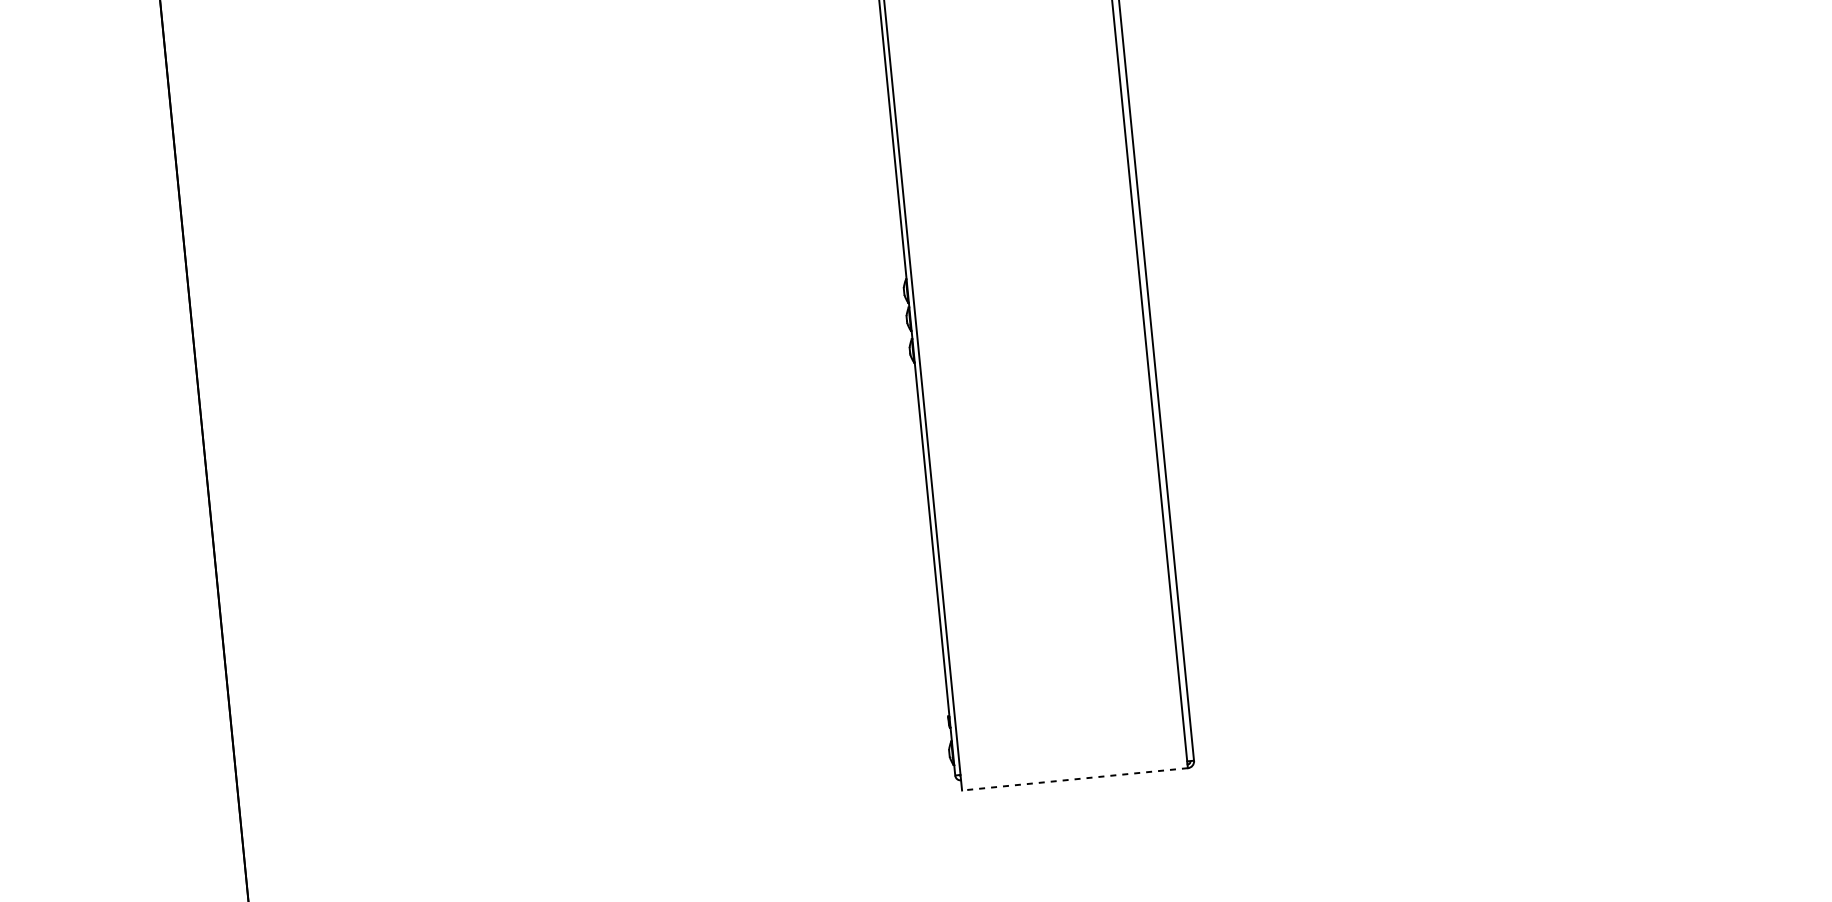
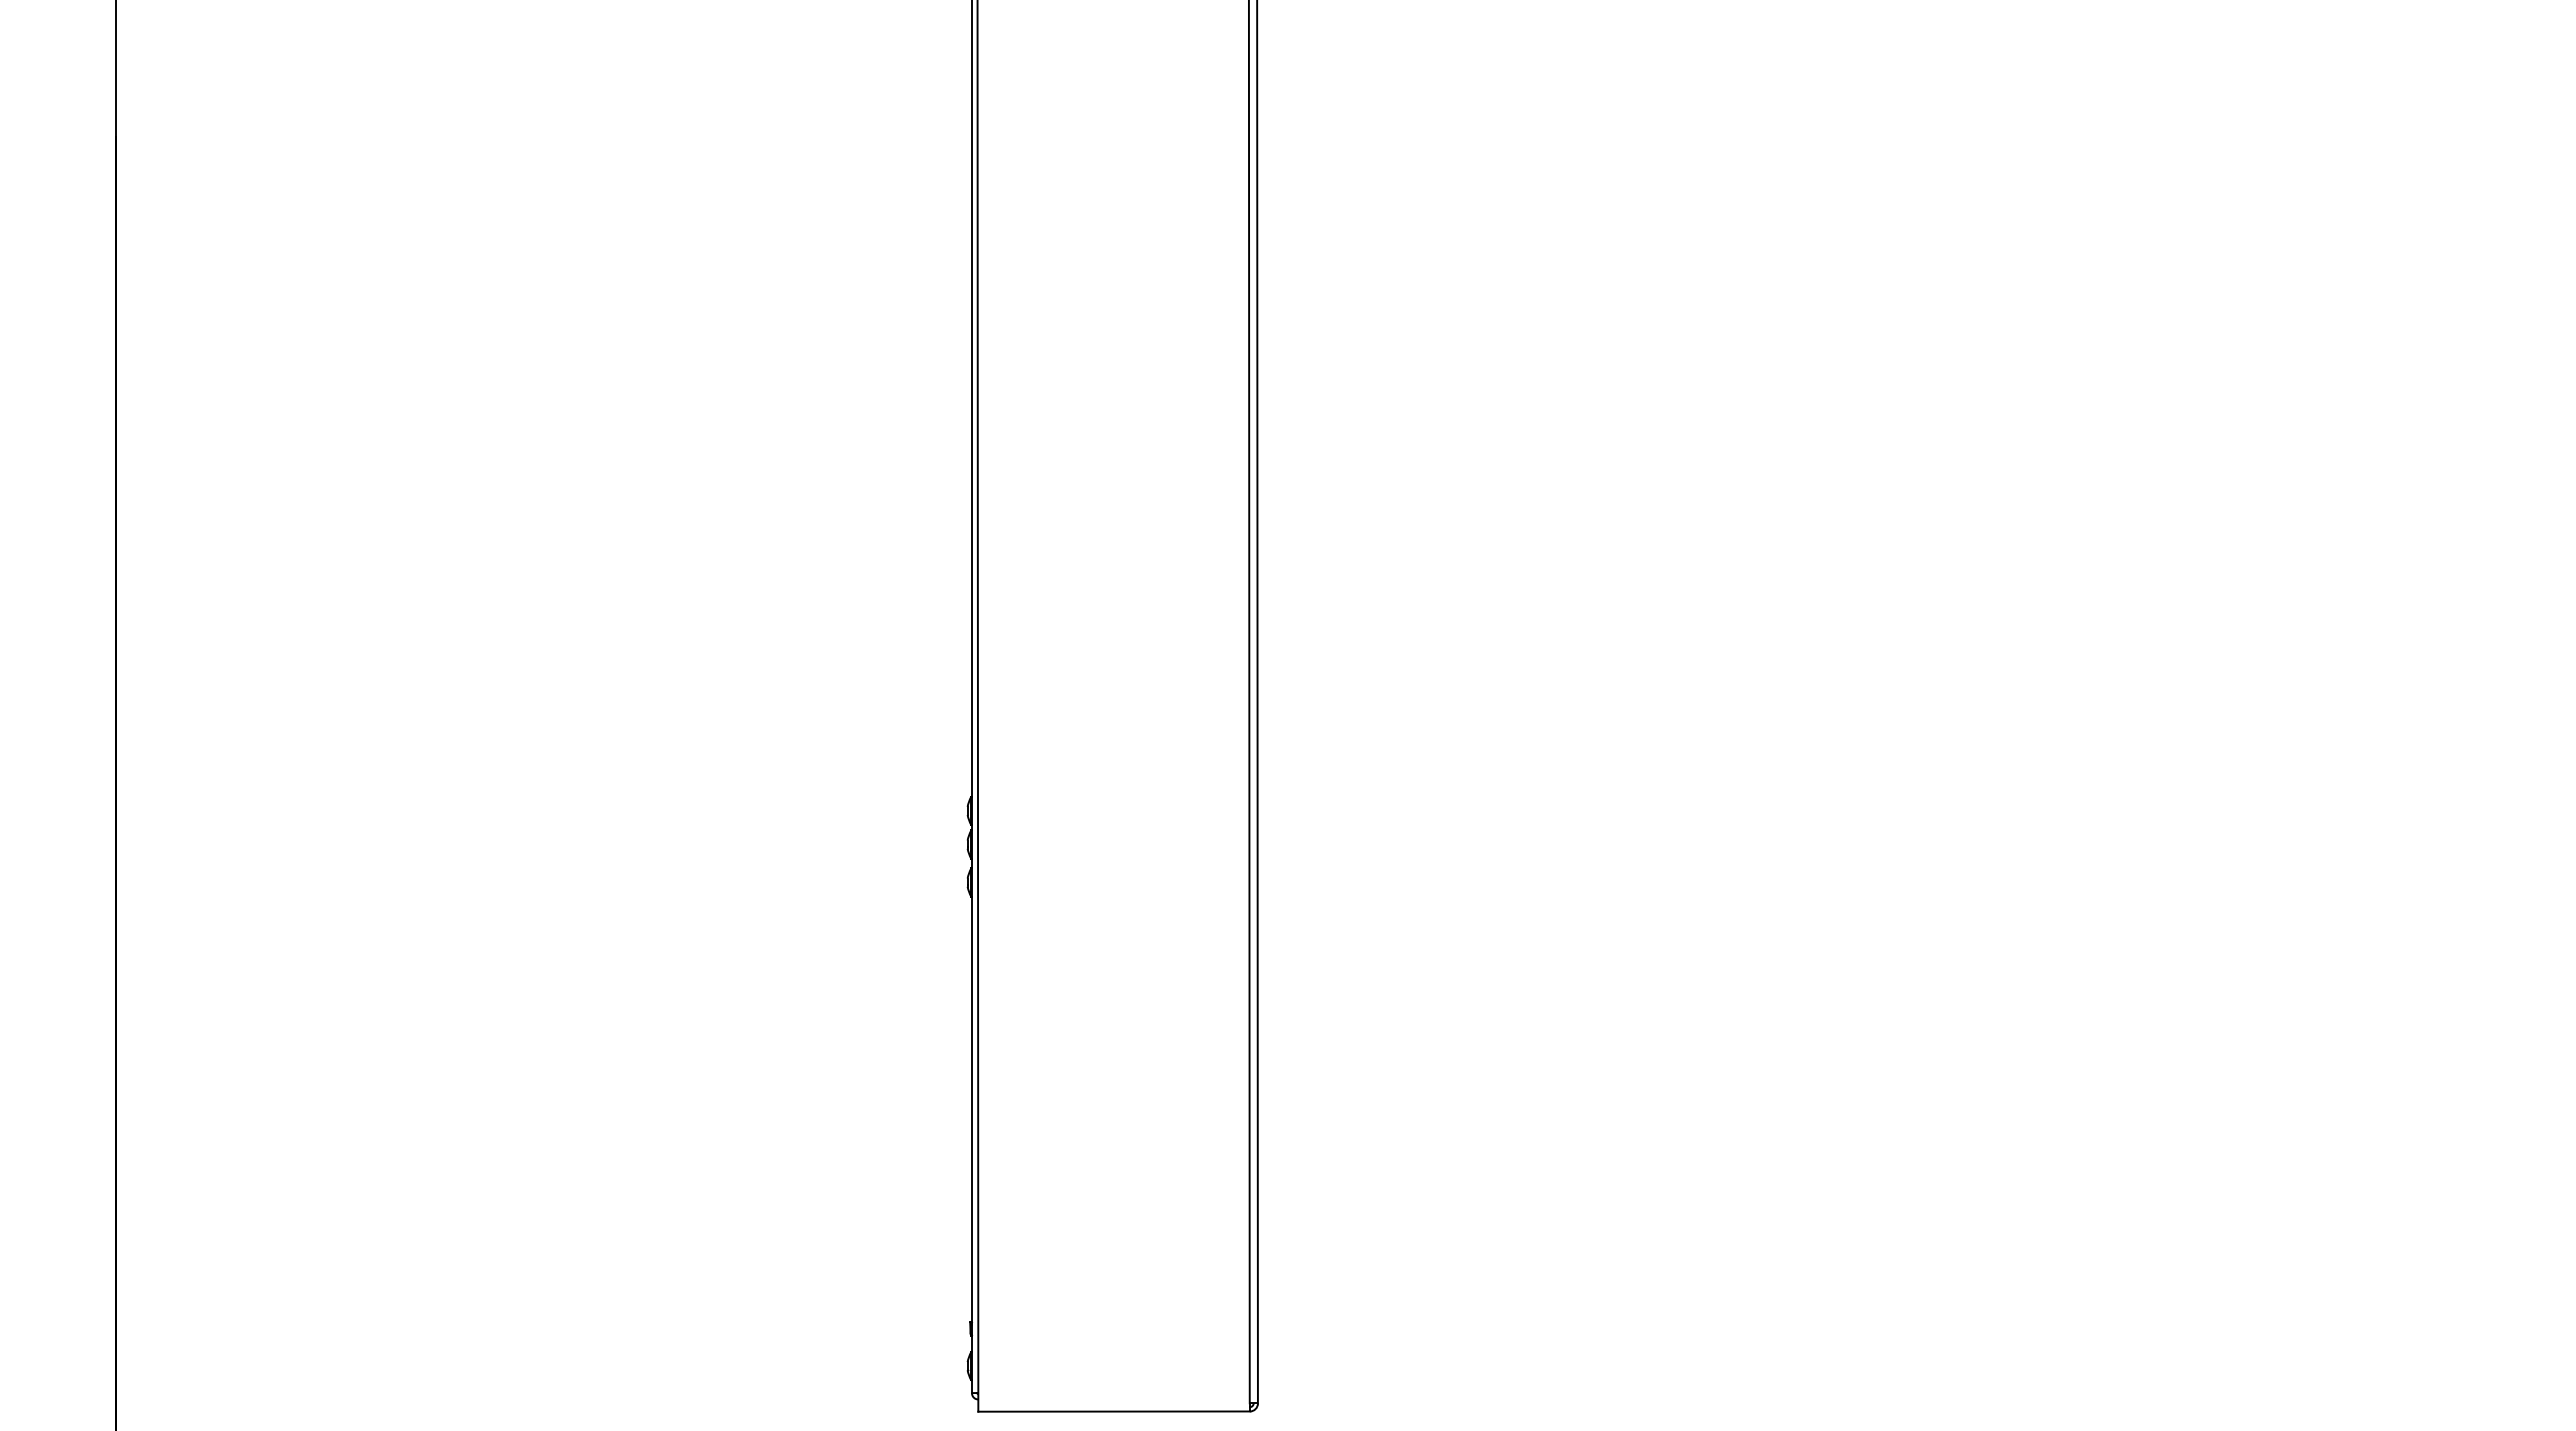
line: (1075, 779) -> (1114, 1411), dashed -> solid

